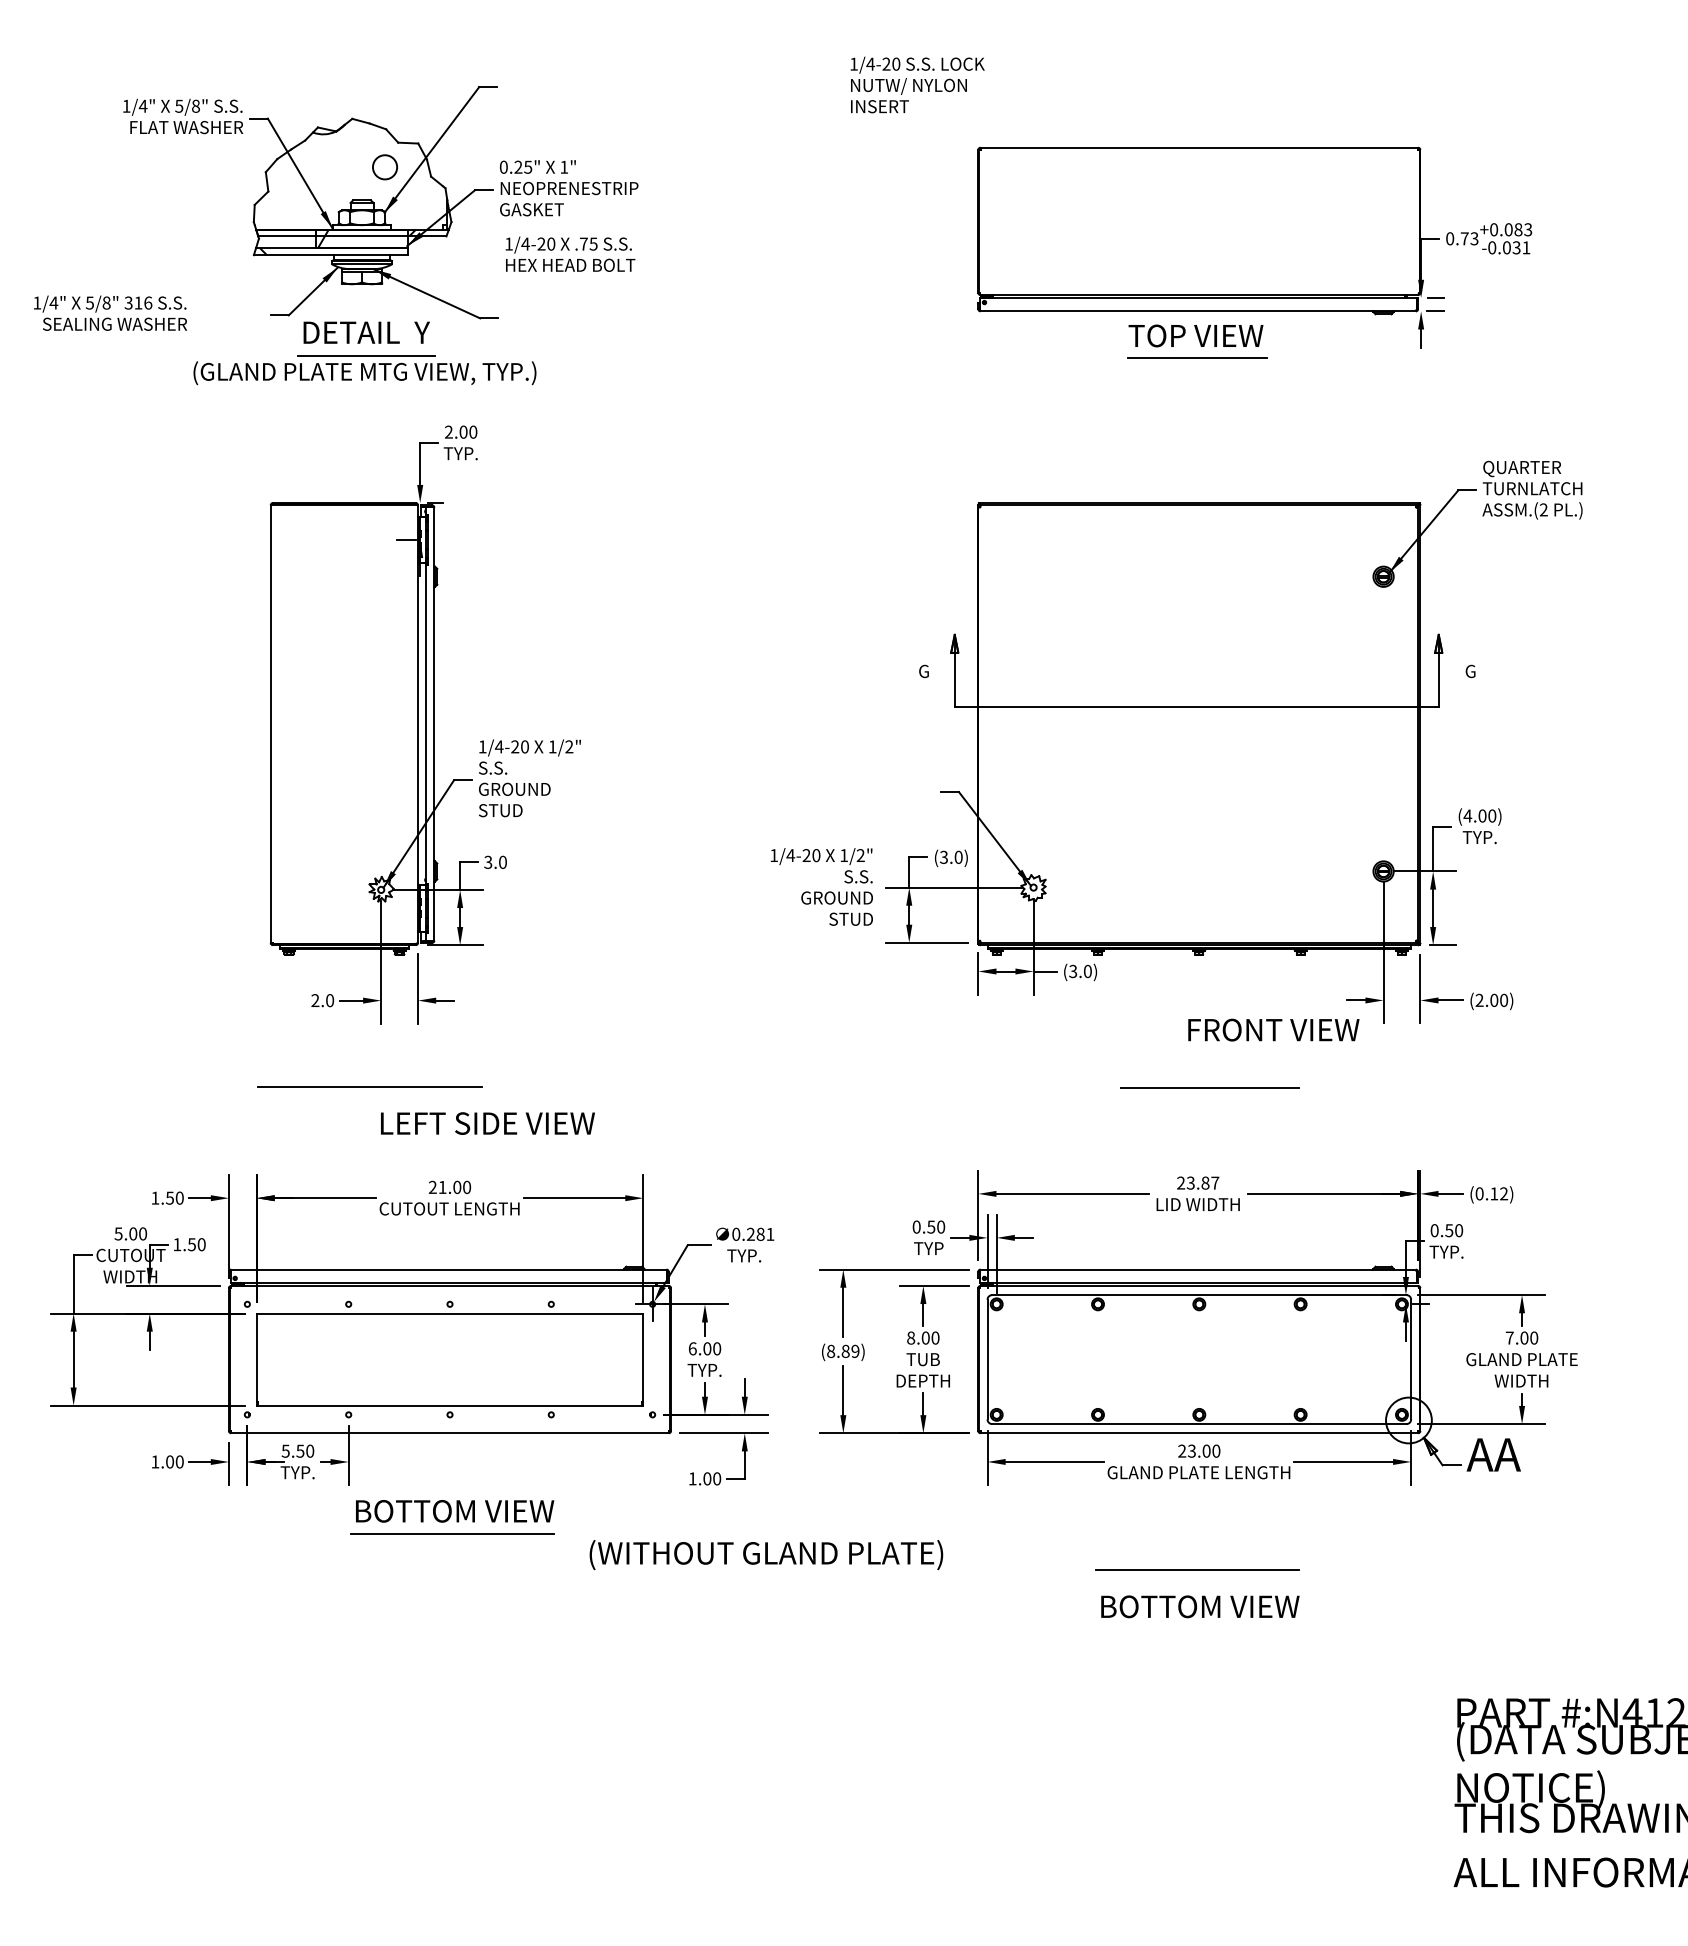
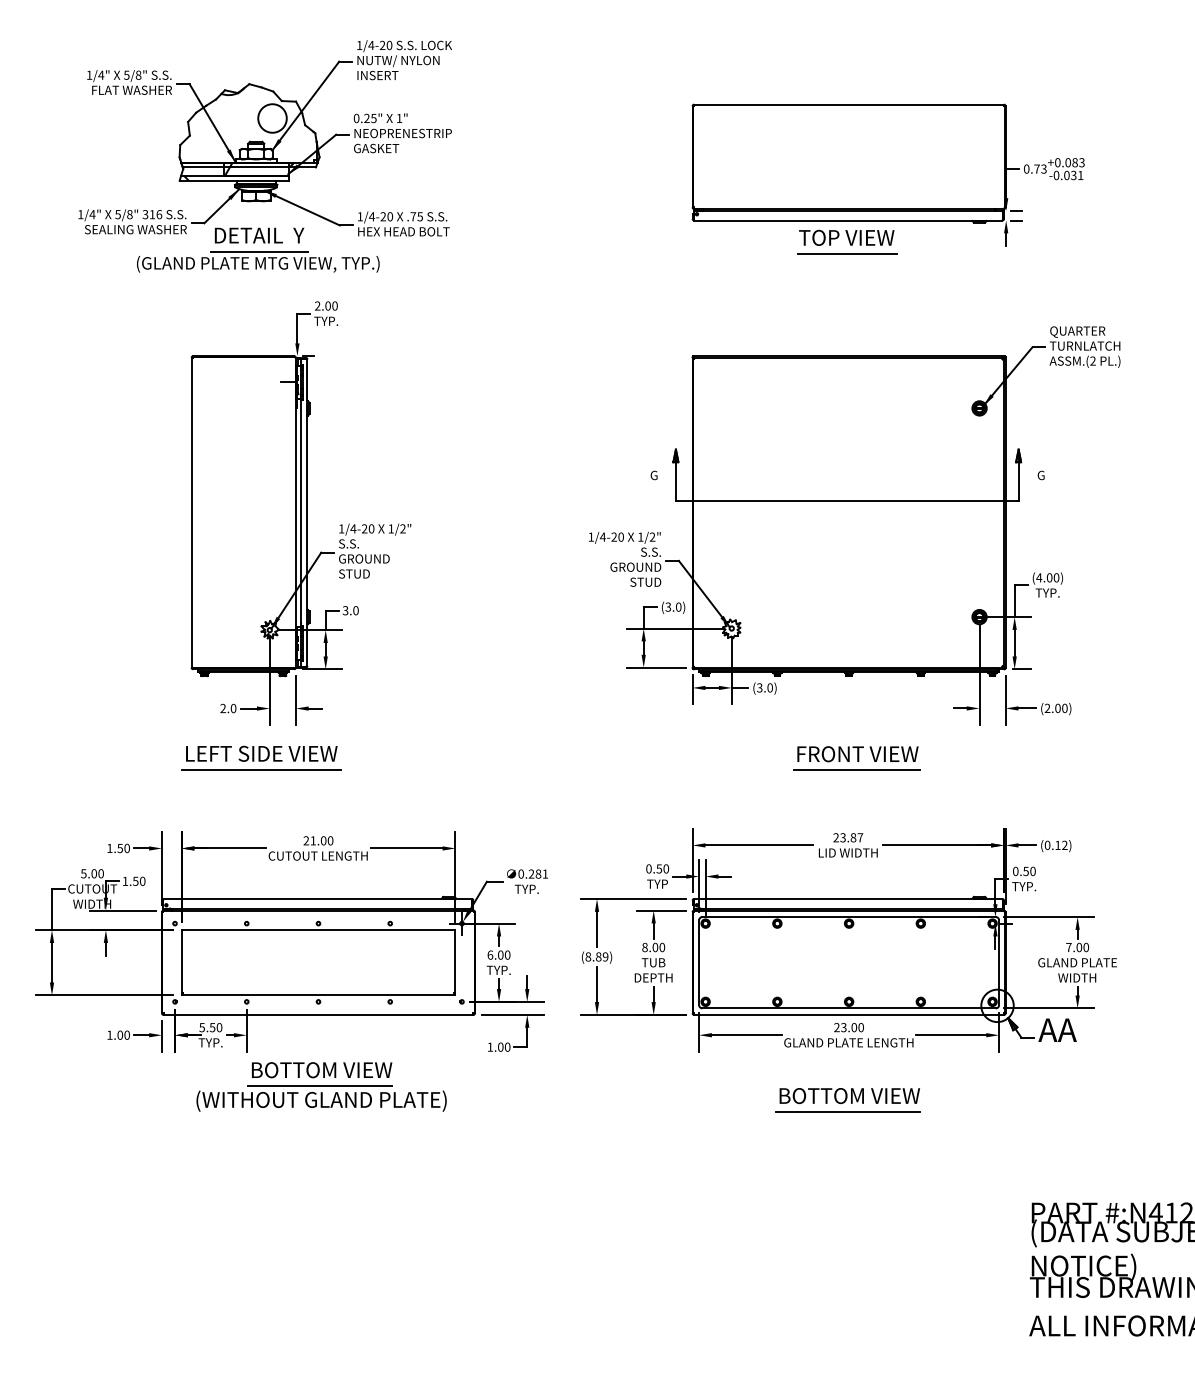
text: (917, 84) -> (404, 59), moved
circle: (384, 167) -> (272, 118), size x1.67
text: (570, 253) -> (403, 223), moved
text: (110, 312) -> (132, 221), moved
text: (821, 886) -> (624, 559), moved
text: (1273, 1029) -> (857, 753), moved
text: (487, 1123) -> (261, 753), moved
text: (766, 1555) -> (321, 1101), moved
text: (1200, 1606) -> (849, 1095), moved

